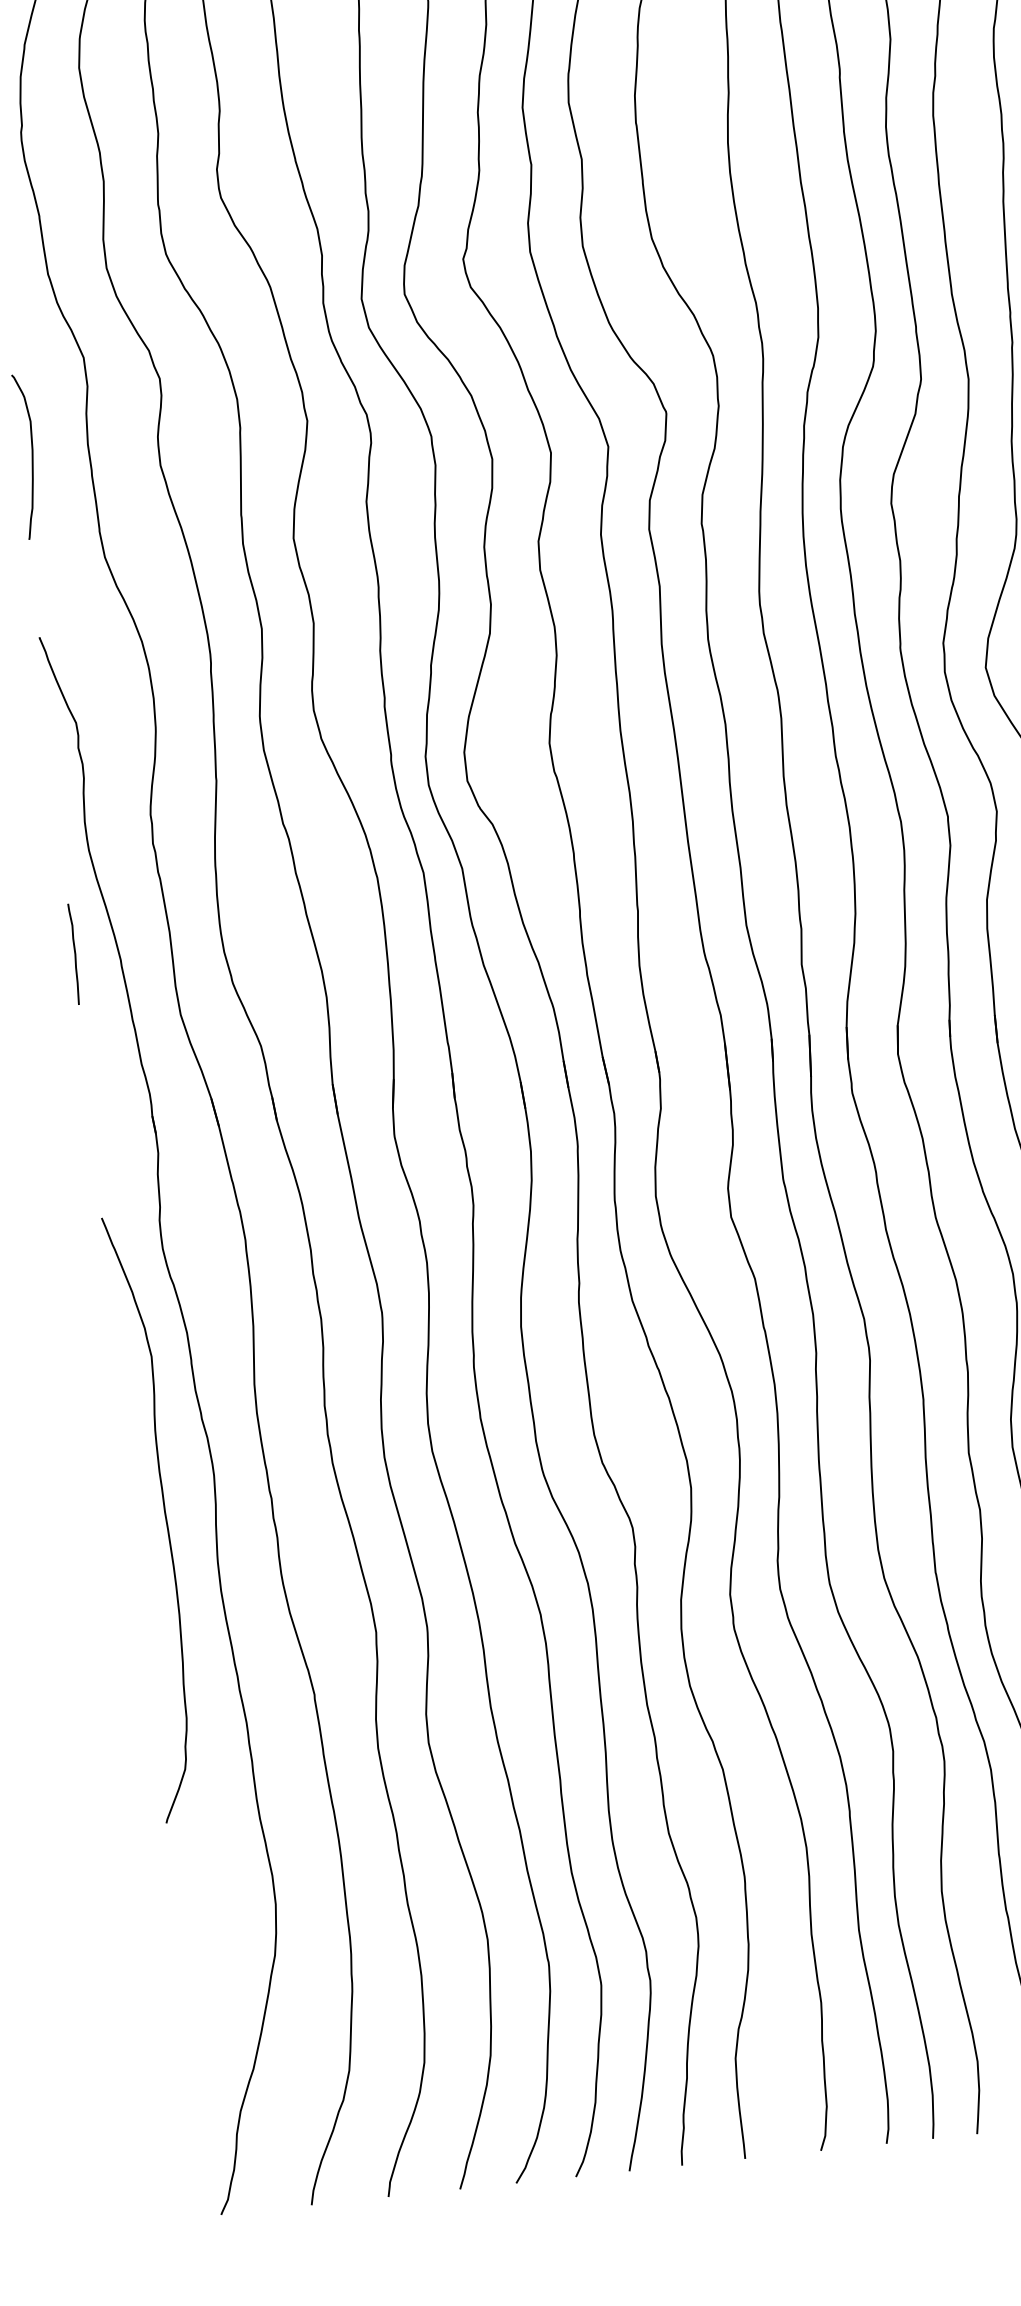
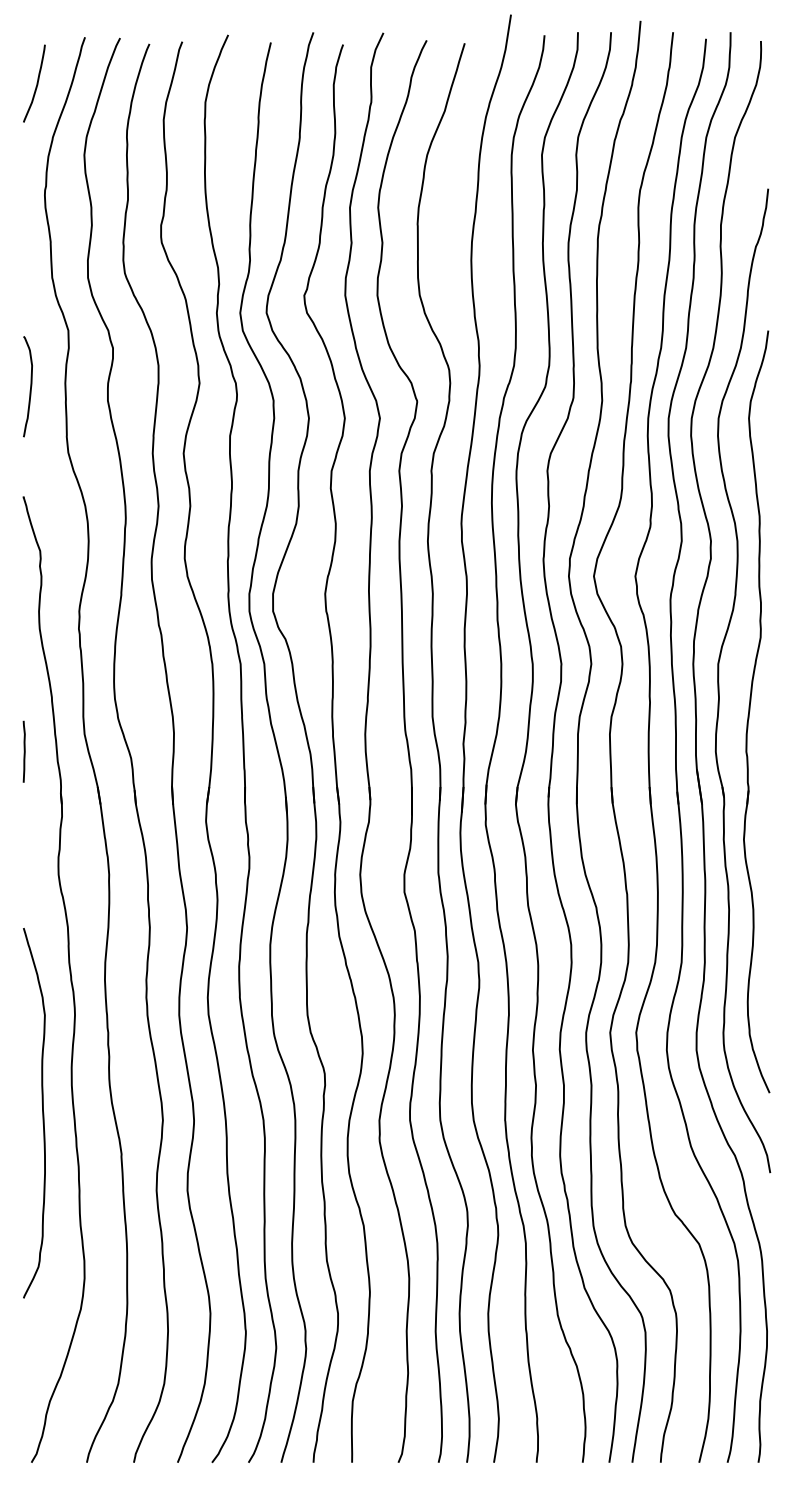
line: (73, 953) -> (23, 751), moved
curve: (164, 1517) -> (42, 1113), moved

